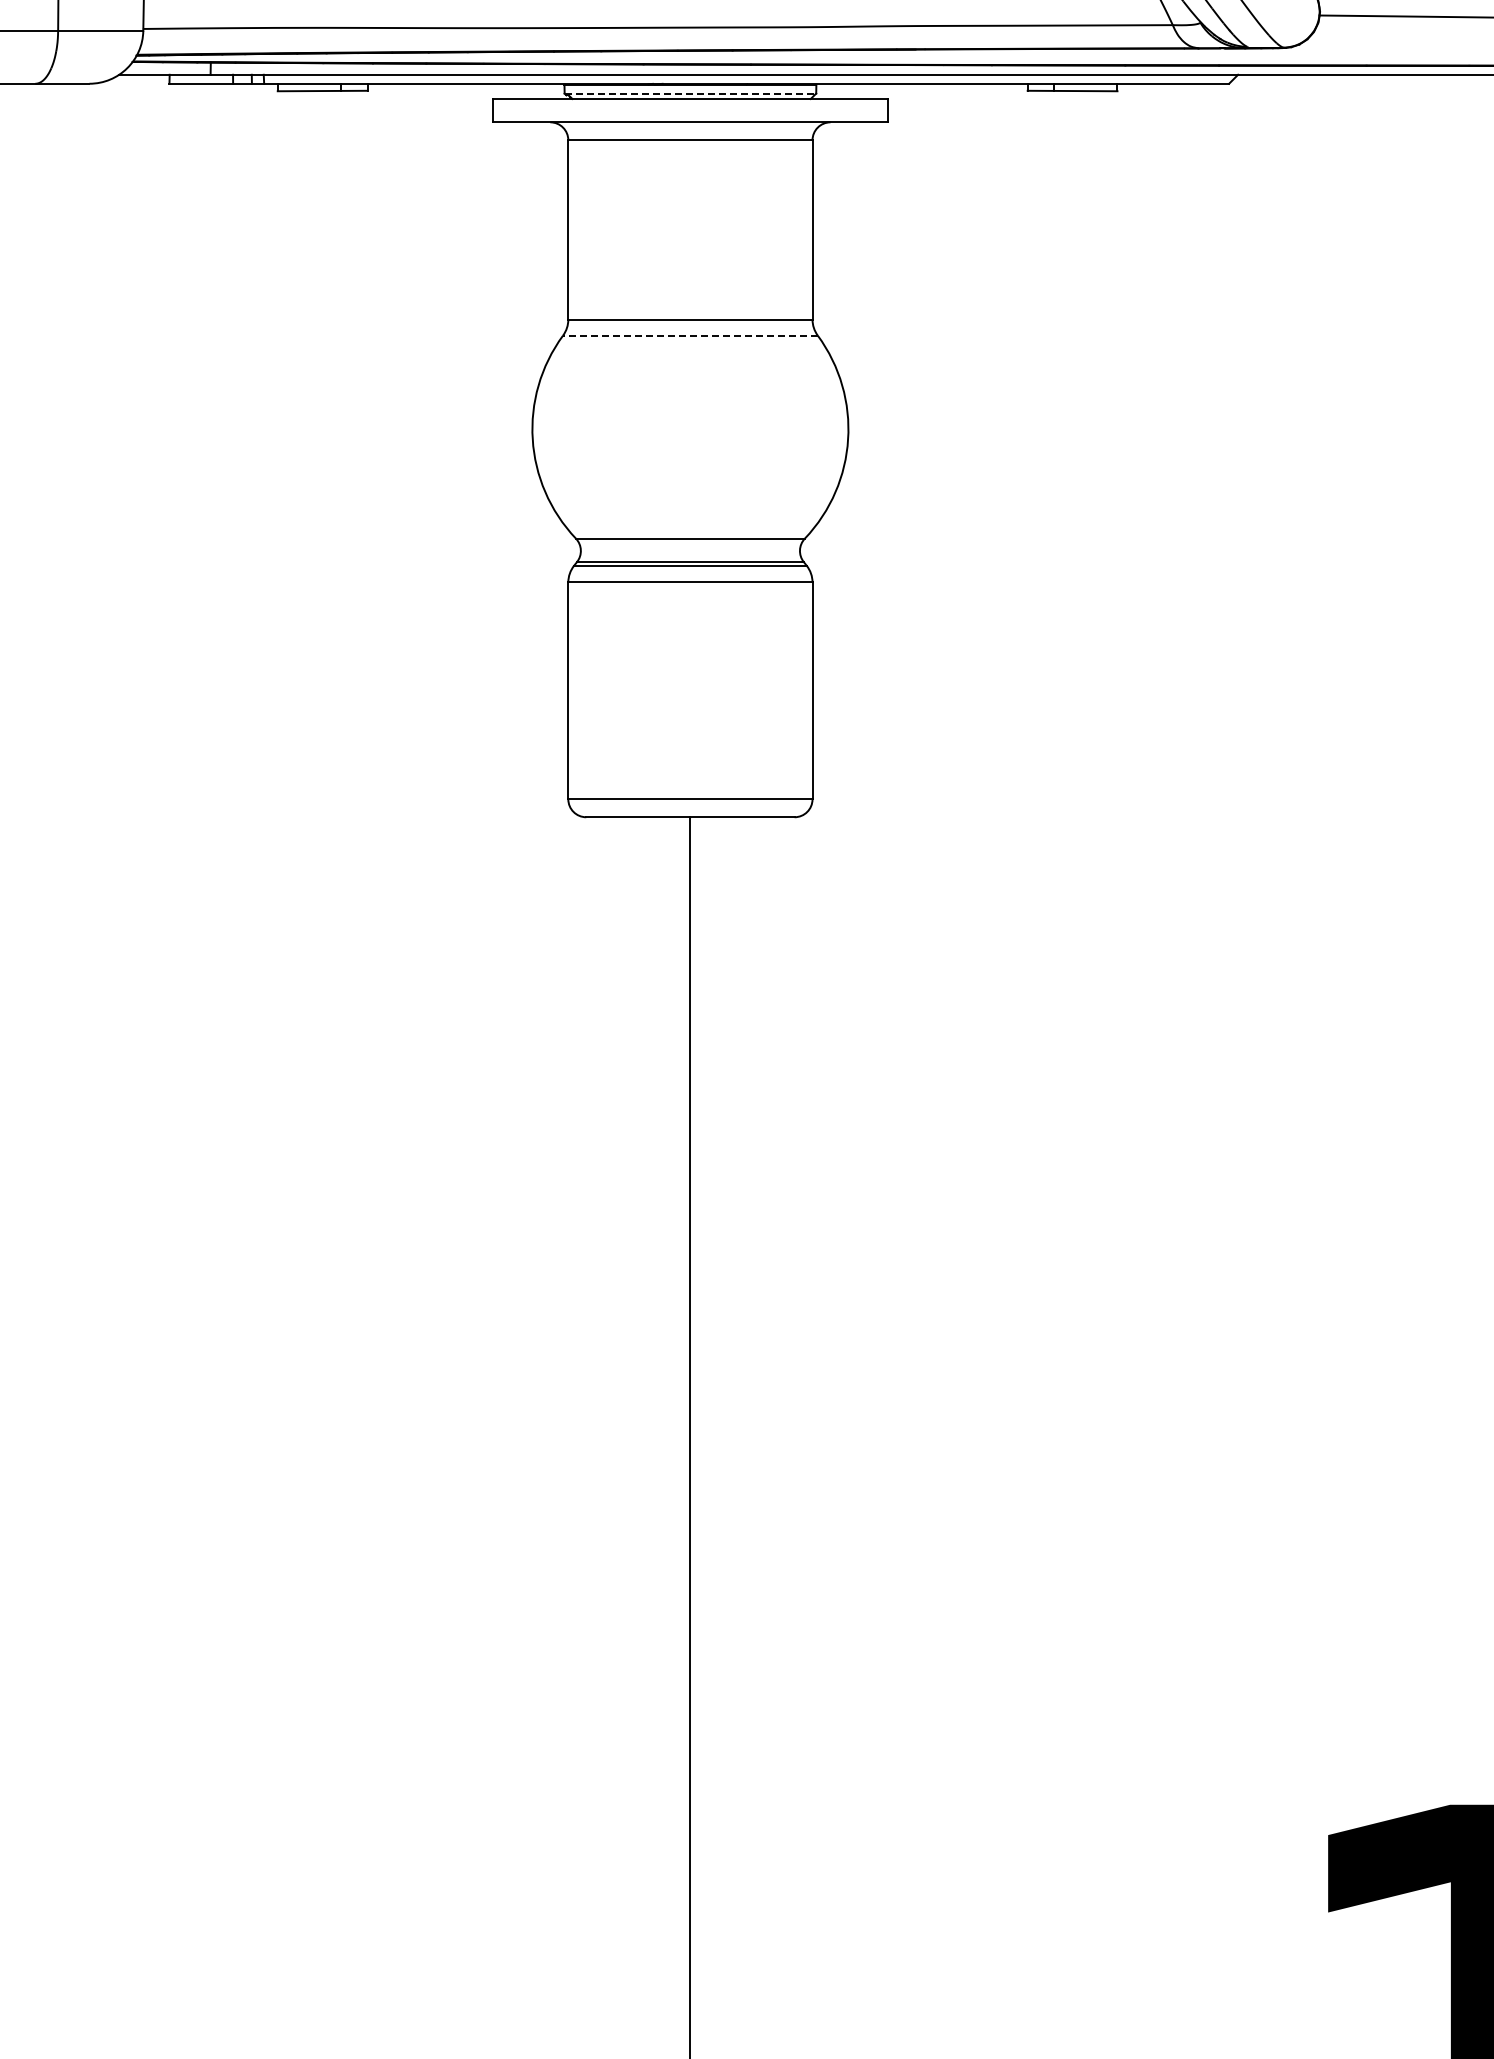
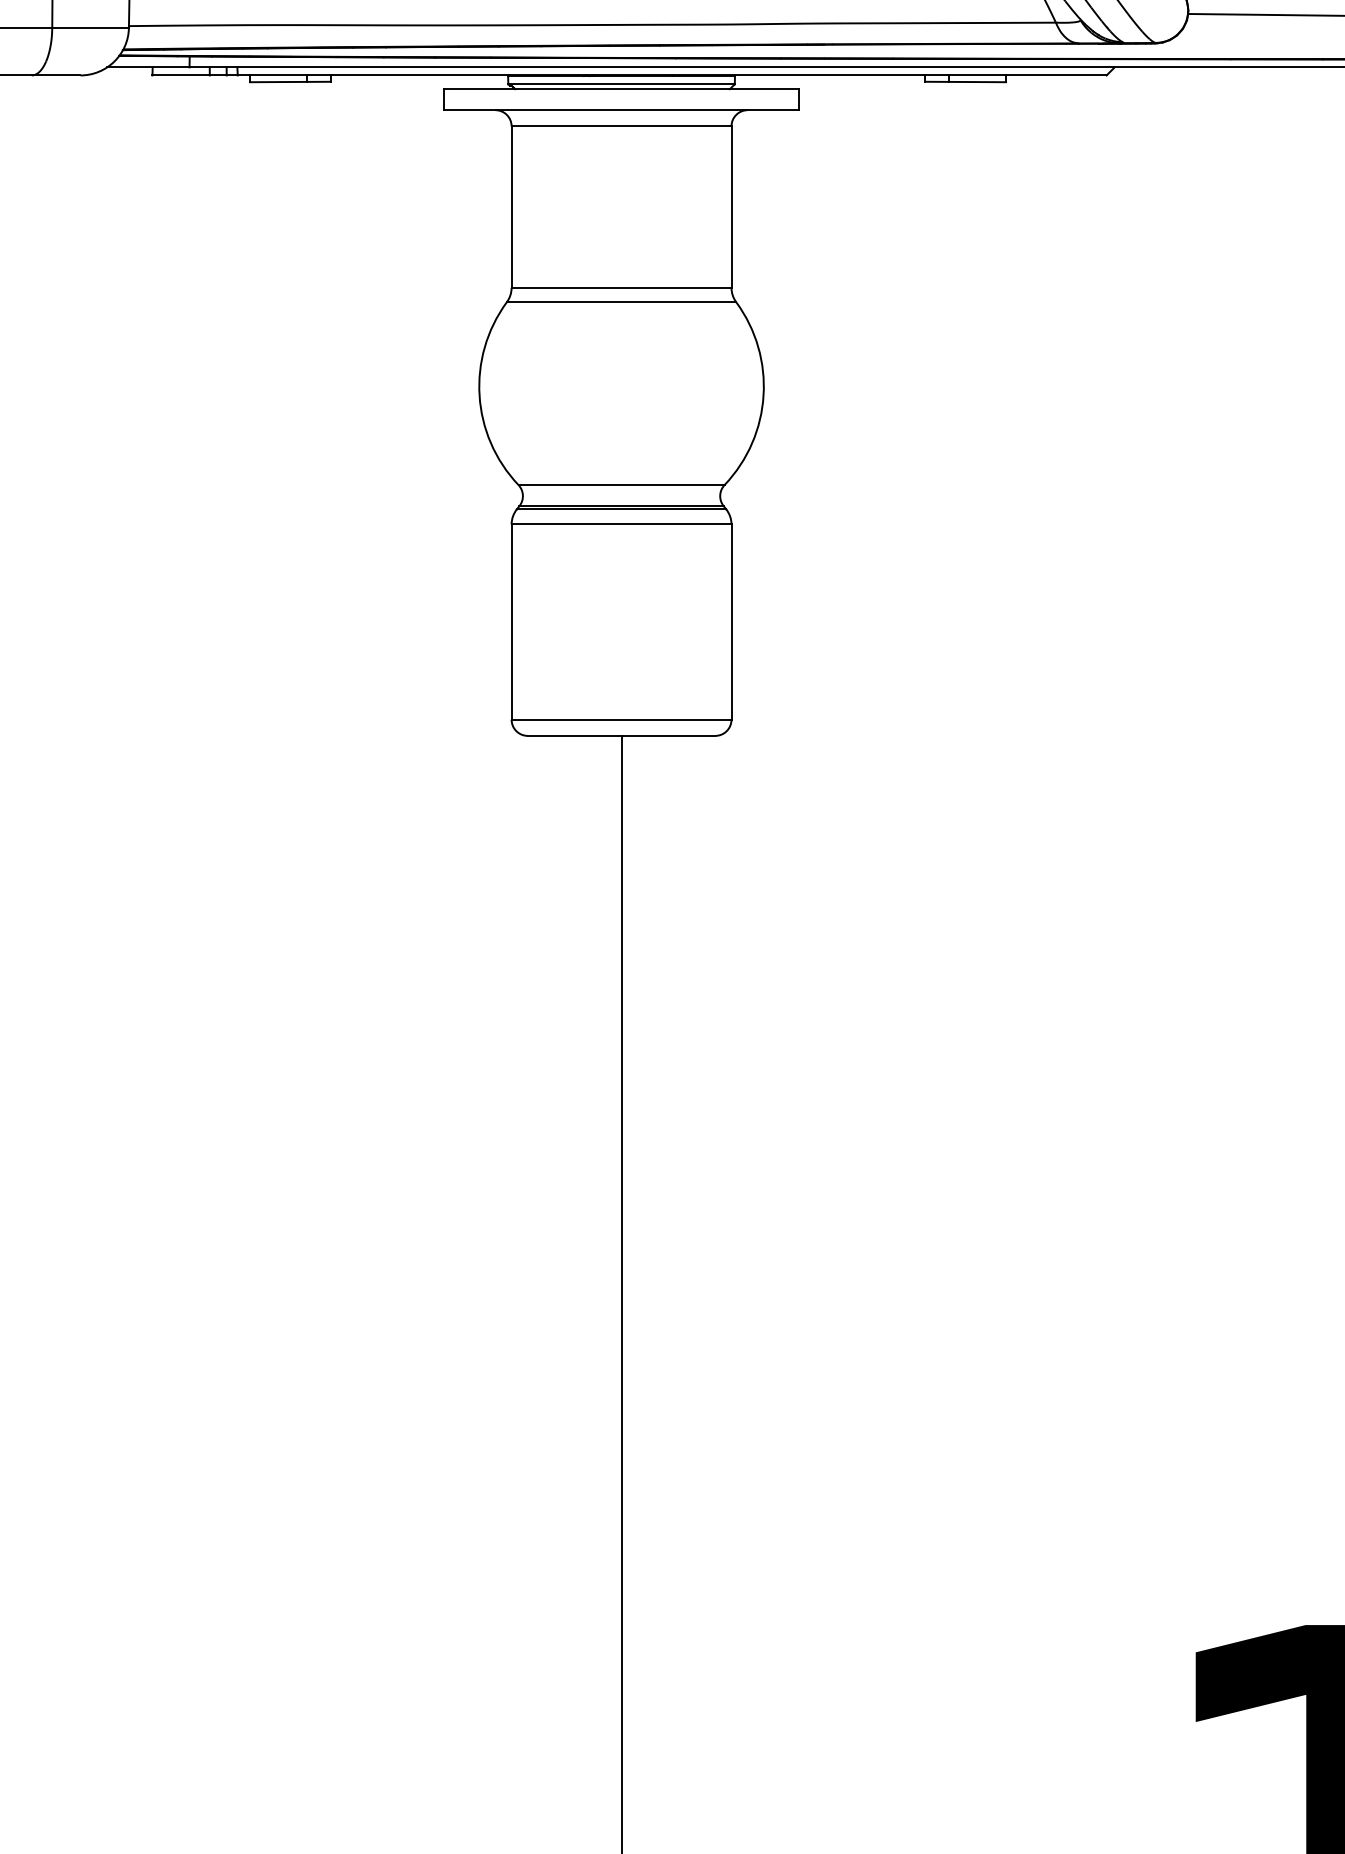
line: (690, 93) -> (621, 84), dashed -> solid
line: (689, 335) -> (620, 302), dashed -> solid

